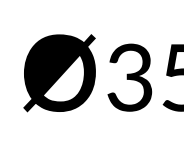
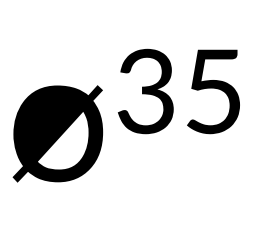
part: (59, 72) -> (57, 133), moved

